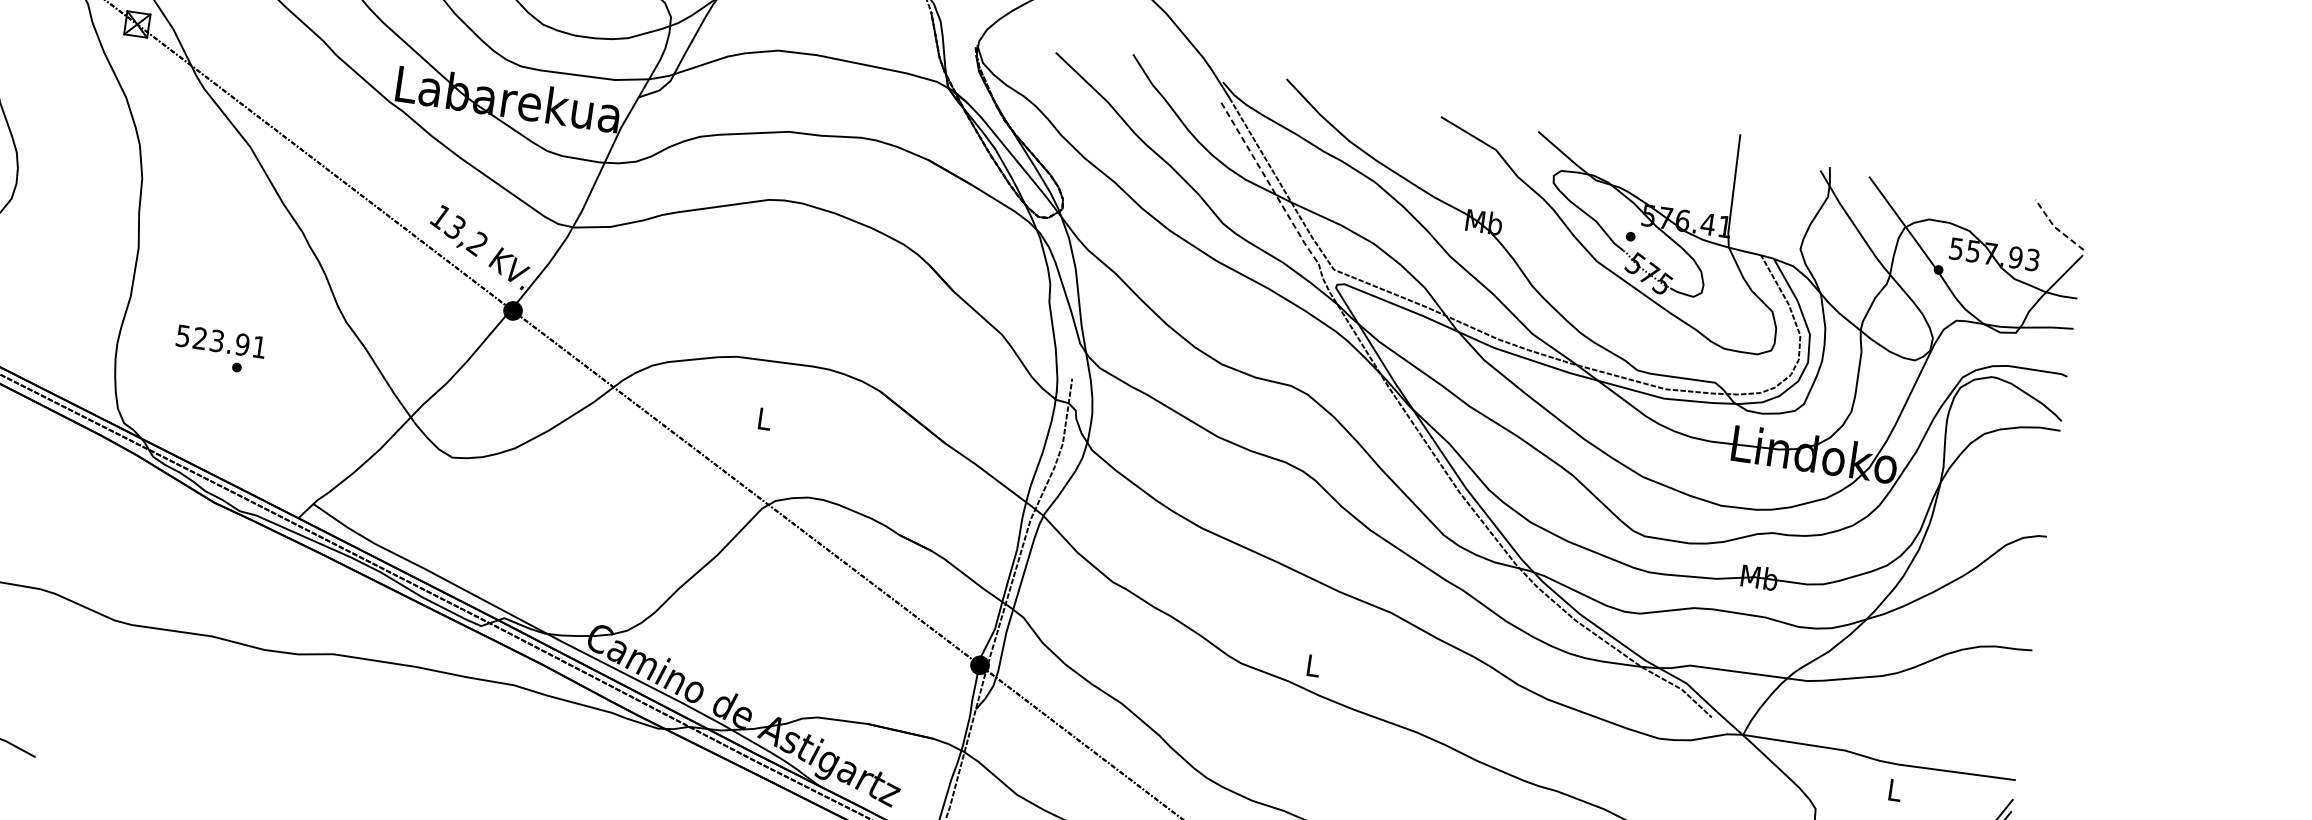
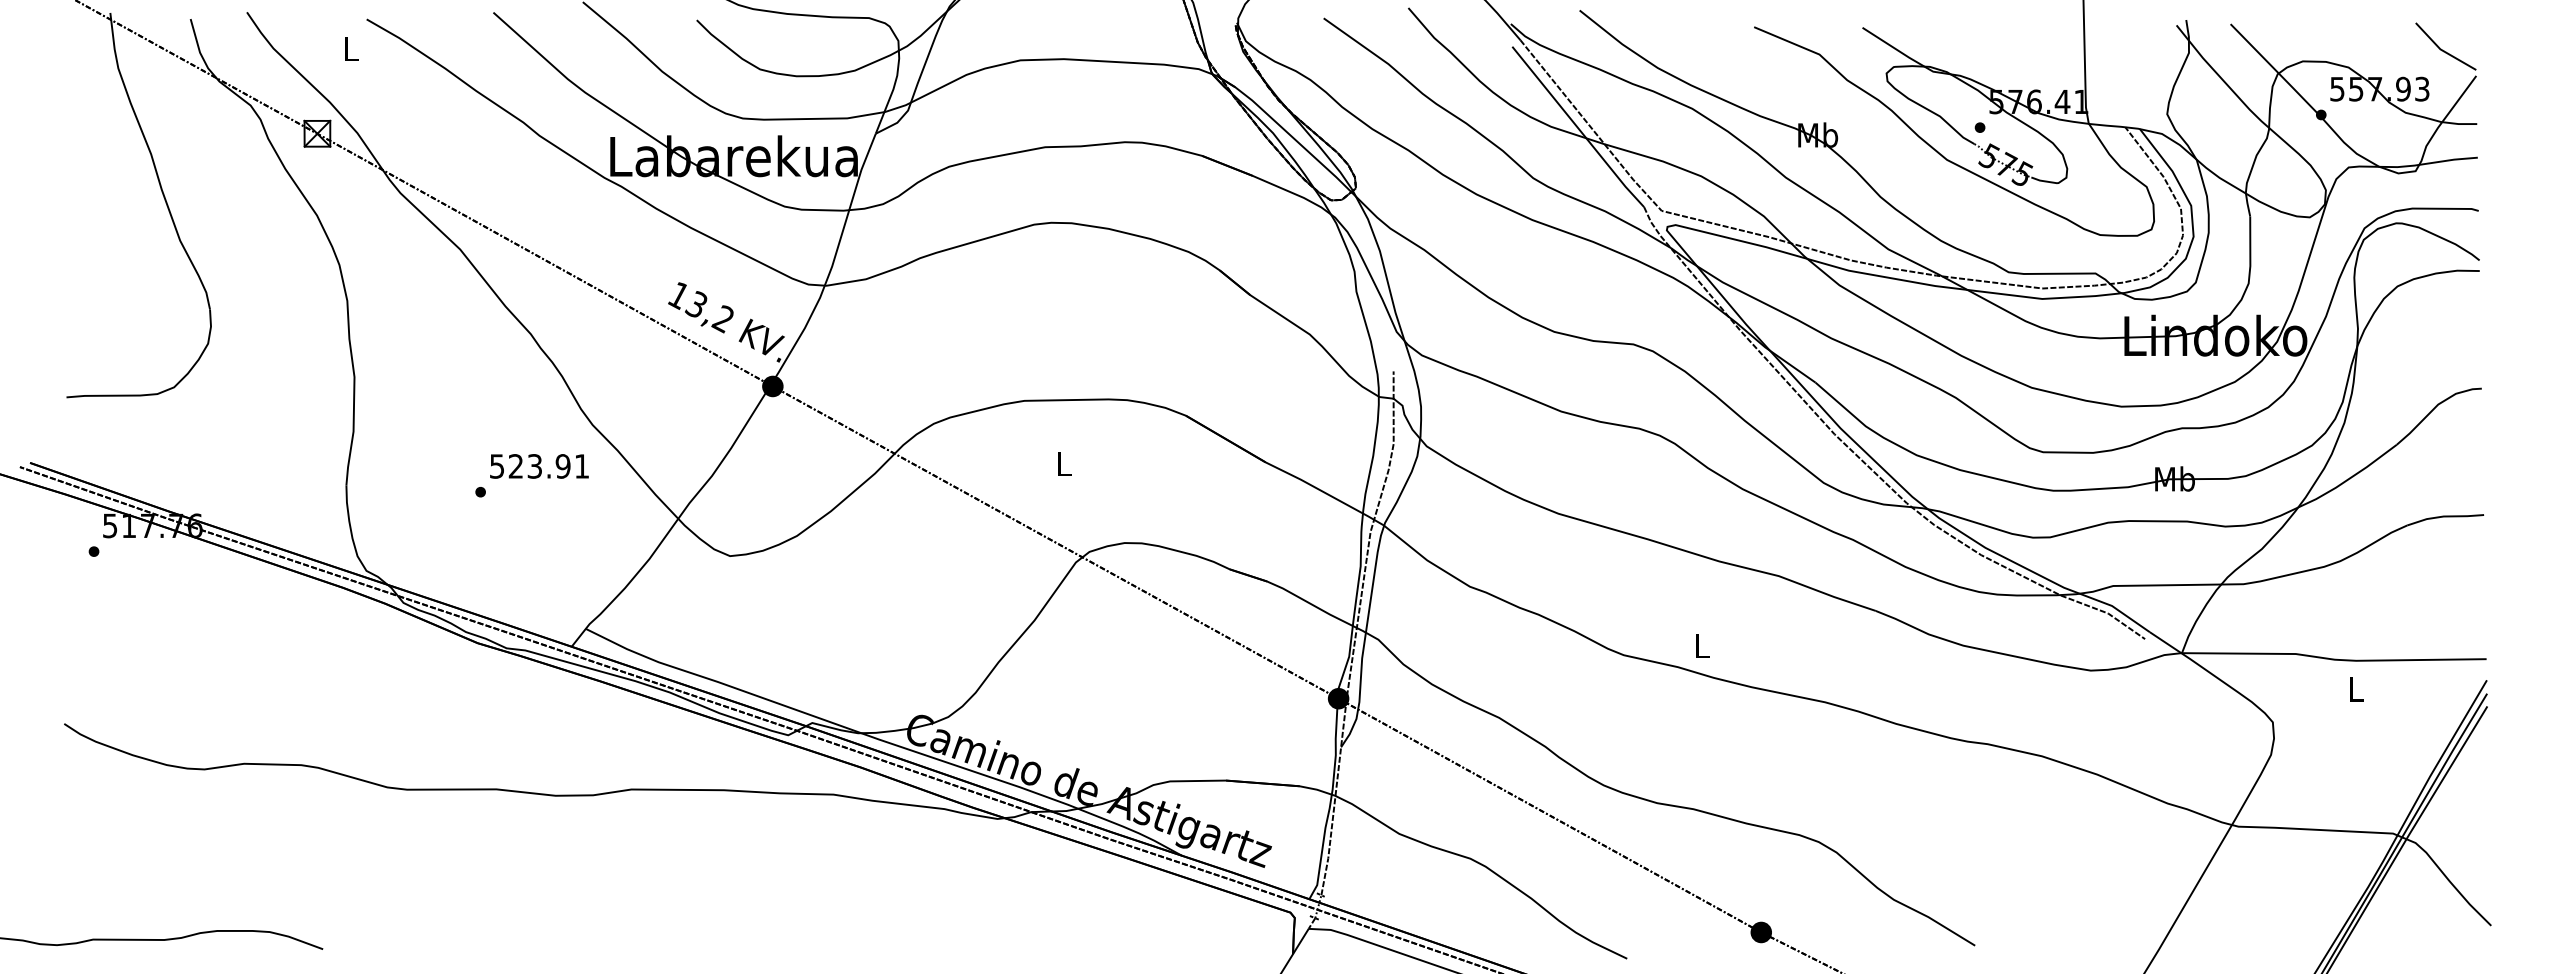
line: (1270, 183) -> (1578, 127), dashed -> solid
line: (2055, 228) -> (2442, 50), dashed -> solid
text: (221, 341) -> (539, 466), moved

